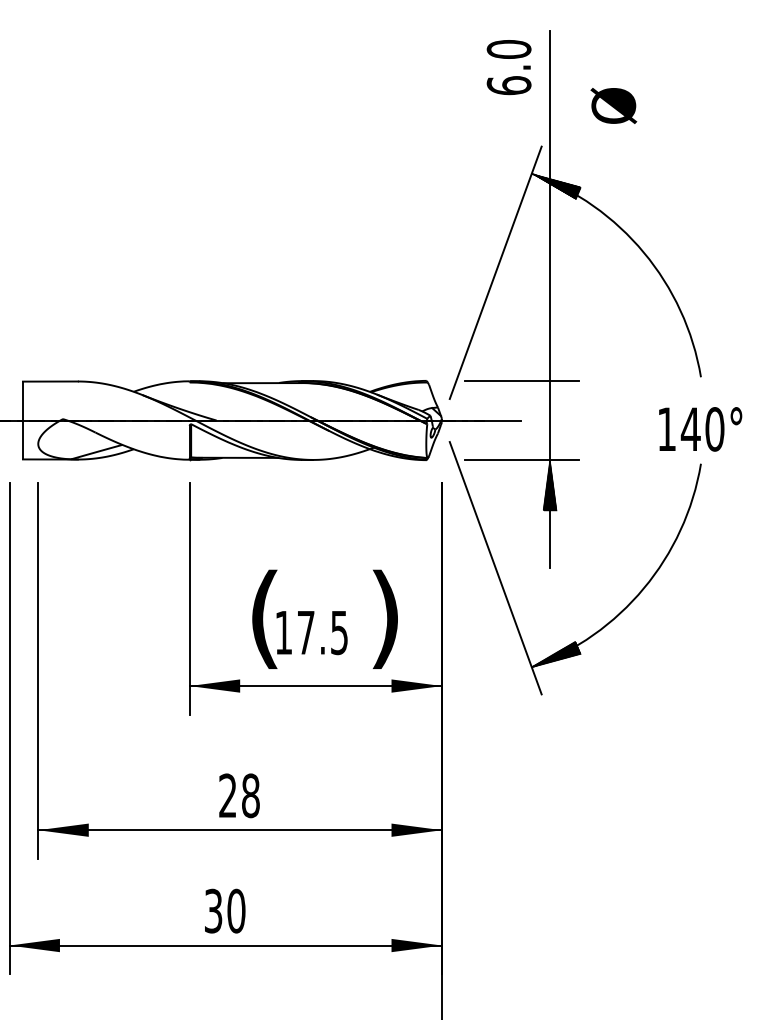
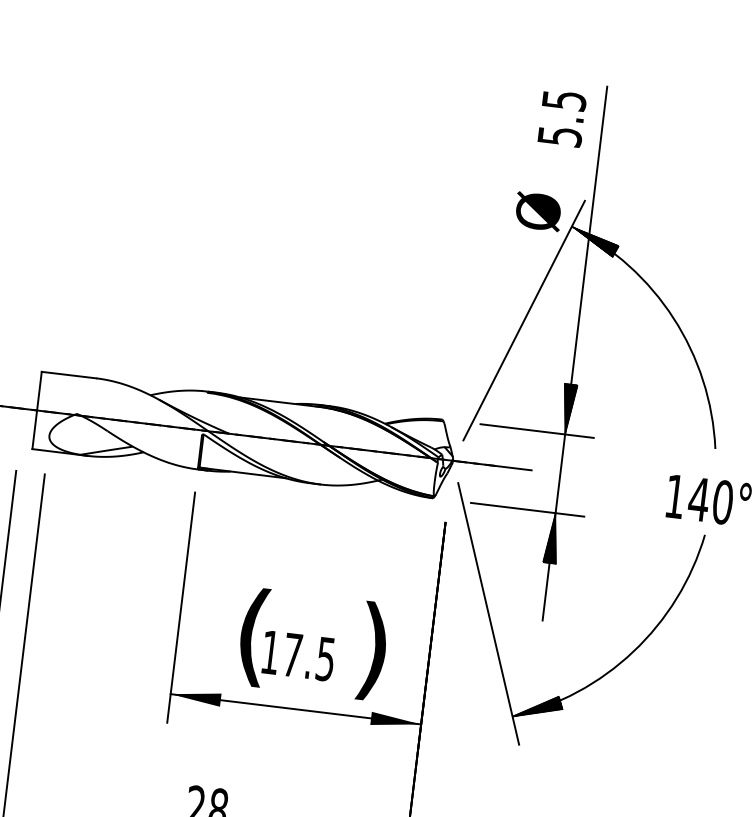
text: (508, 67) -> (561, 118), 6.0 -> 5.5
text: (613, 105) -> (538, 211), moved
hatch: (549, 355) -> (567, 409), added

